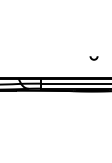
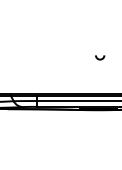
arc: (93, 58) -> (99, 58), moved

